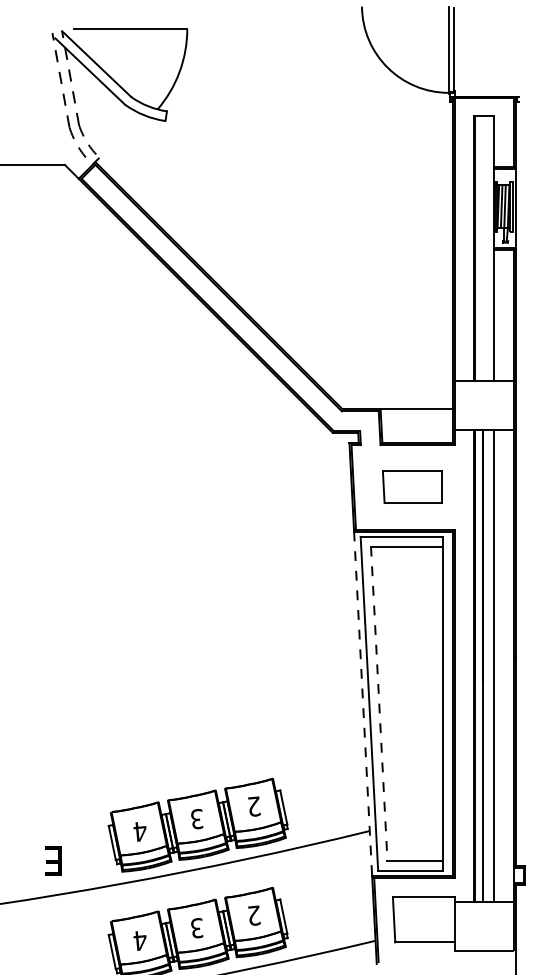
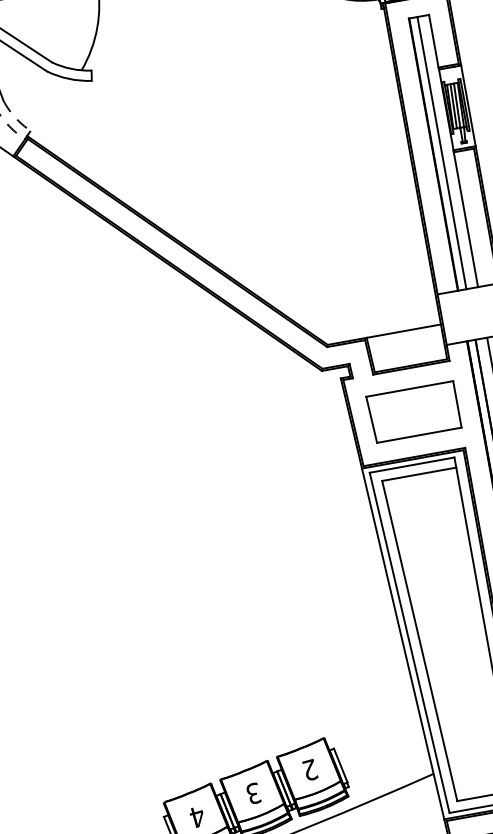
line: (482, 248) -> (441, 153), added
part: (412, 486) -> (413, 411), size x1.43
line: (363, 704) -> (403, 644), dashed -> solid
line: (379, 704) -> (420, 641), dashed -> solid

